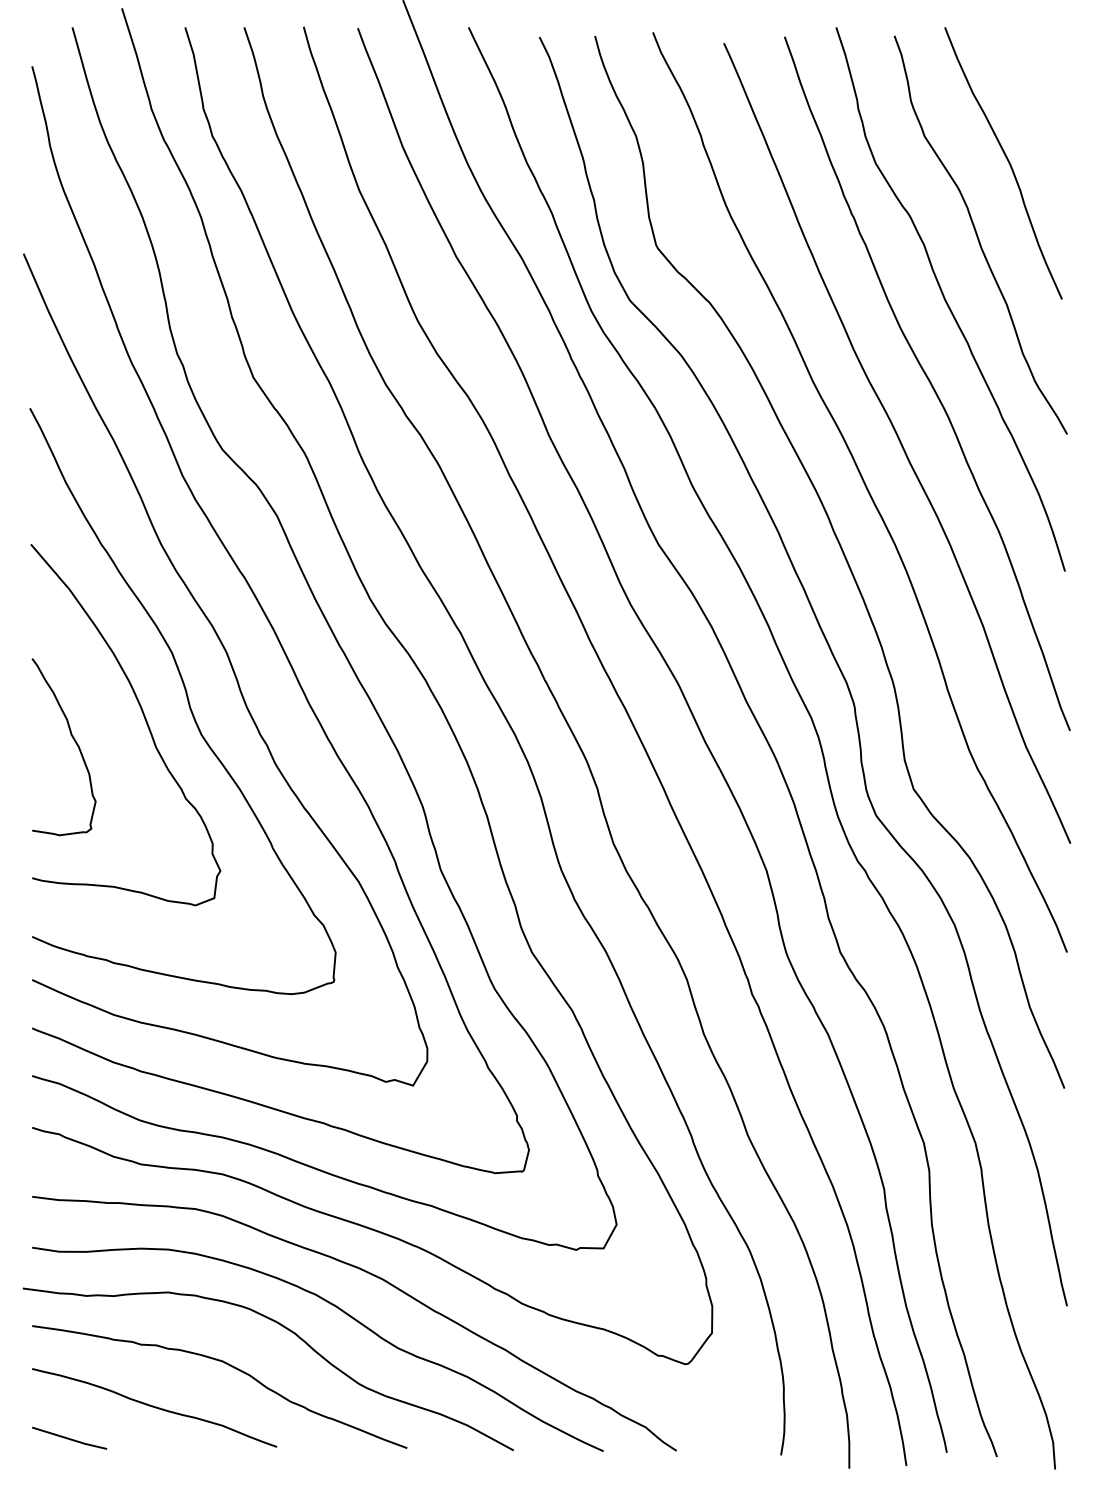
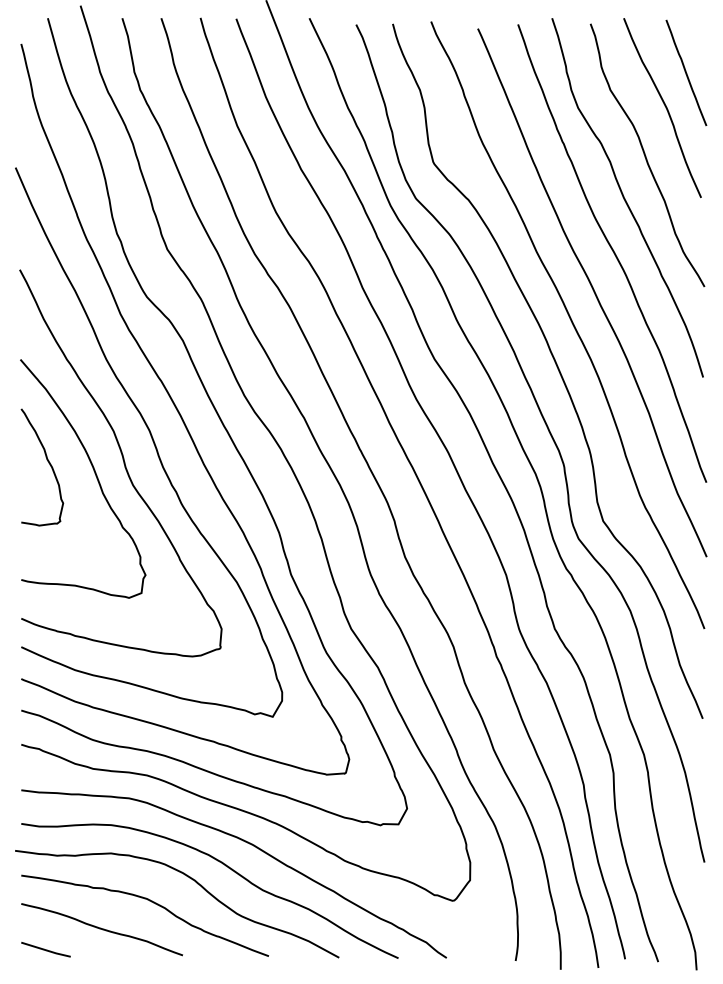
line: (1039, 109) -> (686, 72), added
curve: (73, 741) -> (48, 463), moved

